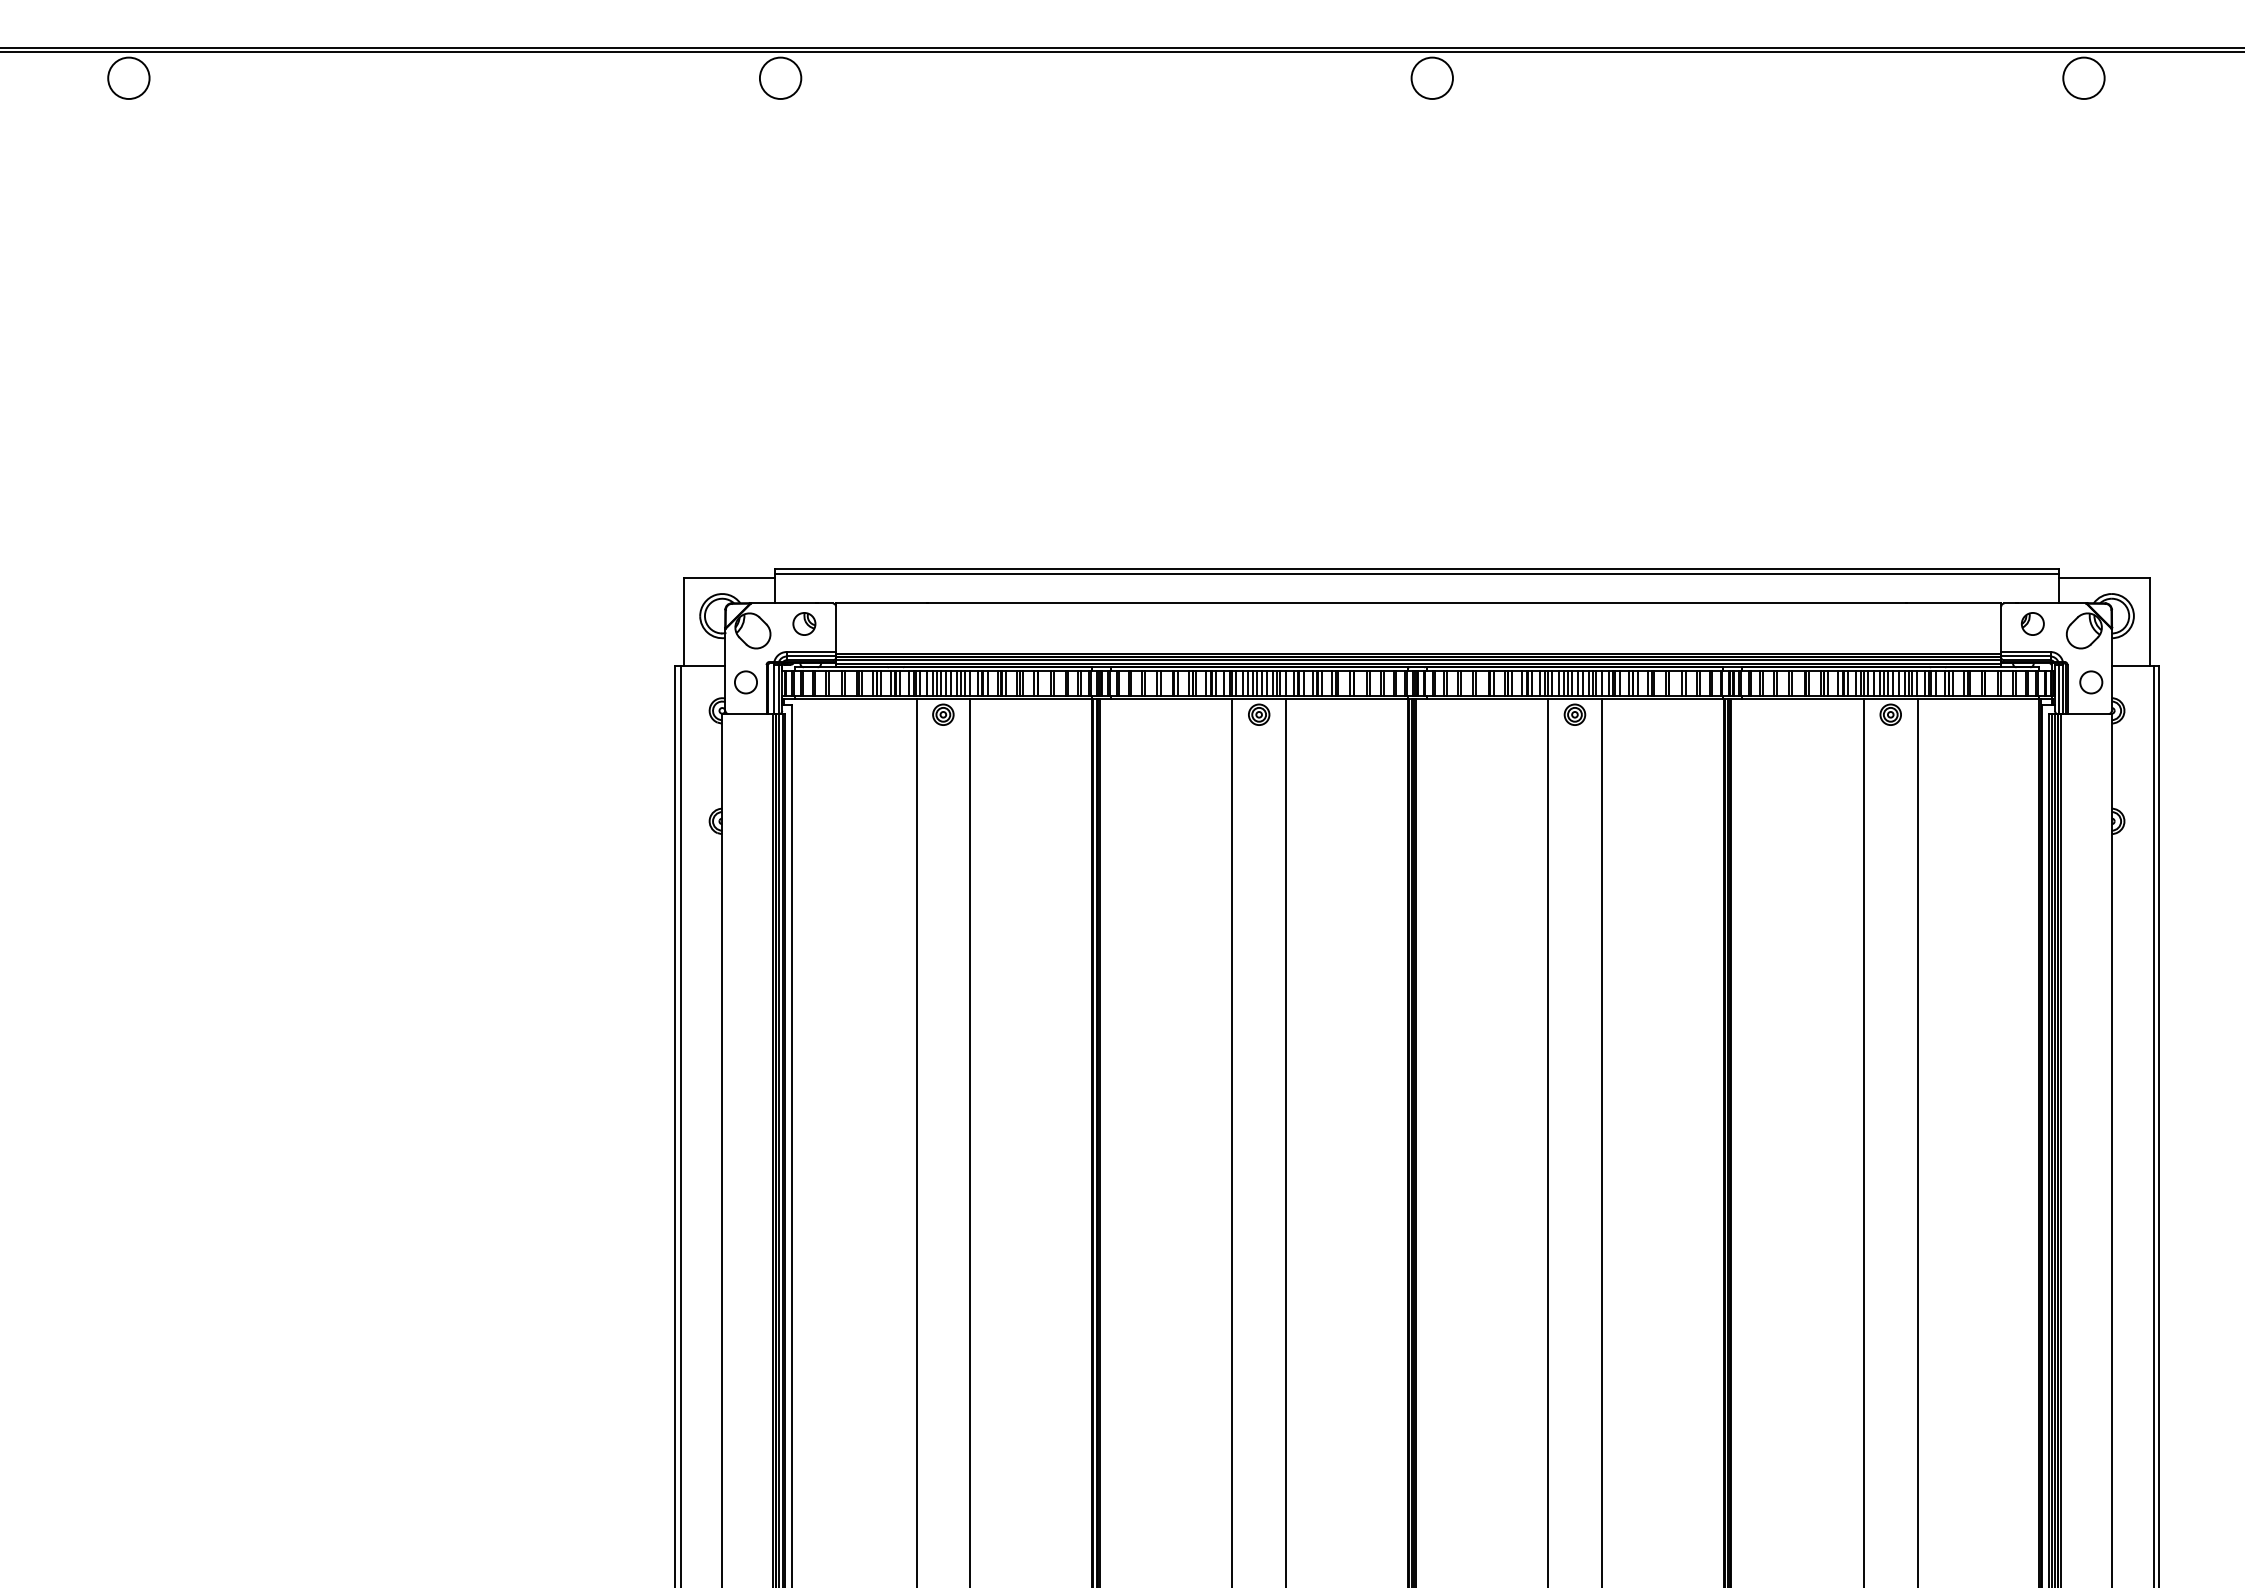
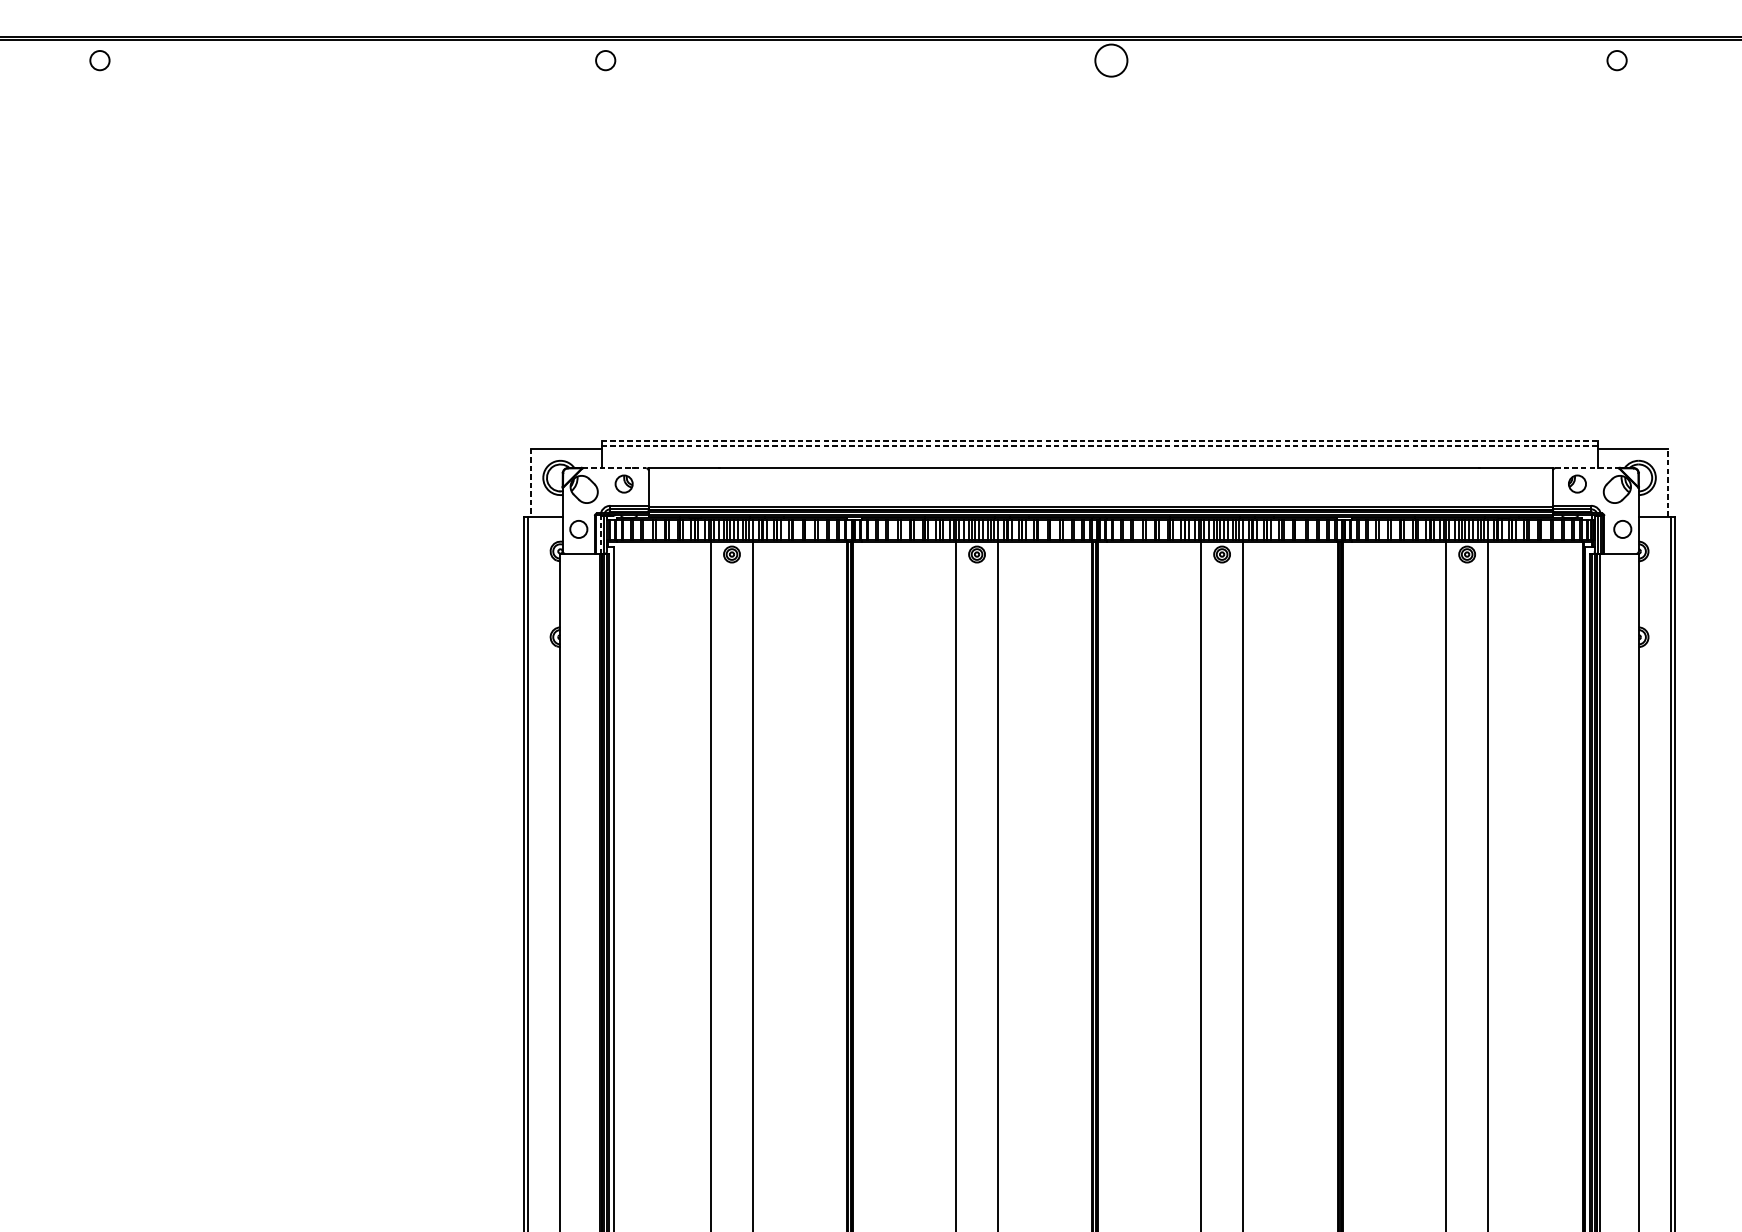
circle: (128, 78) -> (99, 60), size x0.6
circle: (780, 78) -> (605, 60), size x0.6
circle: (2083, 78) -> (1616, 60), size x0.6
line: (1417, 568) -> (1099, 441), solid -> dashed
line: (1417, 574) -> (1099, 445), solid -> dashed
line: (791, 603) -> (614, 468), solid -> dashed
line: (2045, 603) -> (1587, 468), solid -> dashed
line: (684, 622) -> (531, 482), solid -> dashed
line: (2149, 622) -> (1667, 482), solid -> dashed
line: (774, 689) -> (600, 534), solid -> dashed

